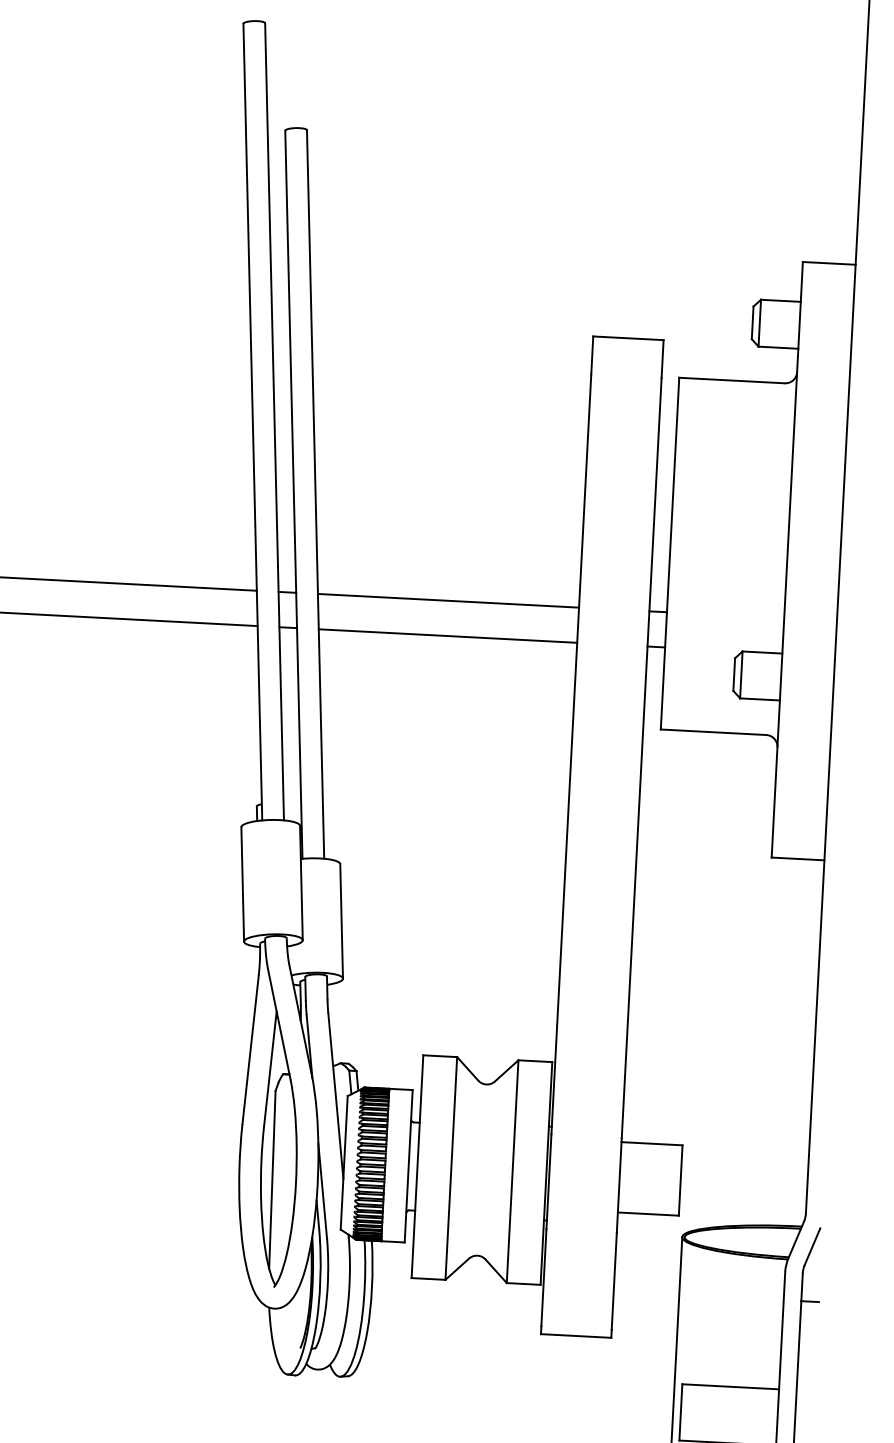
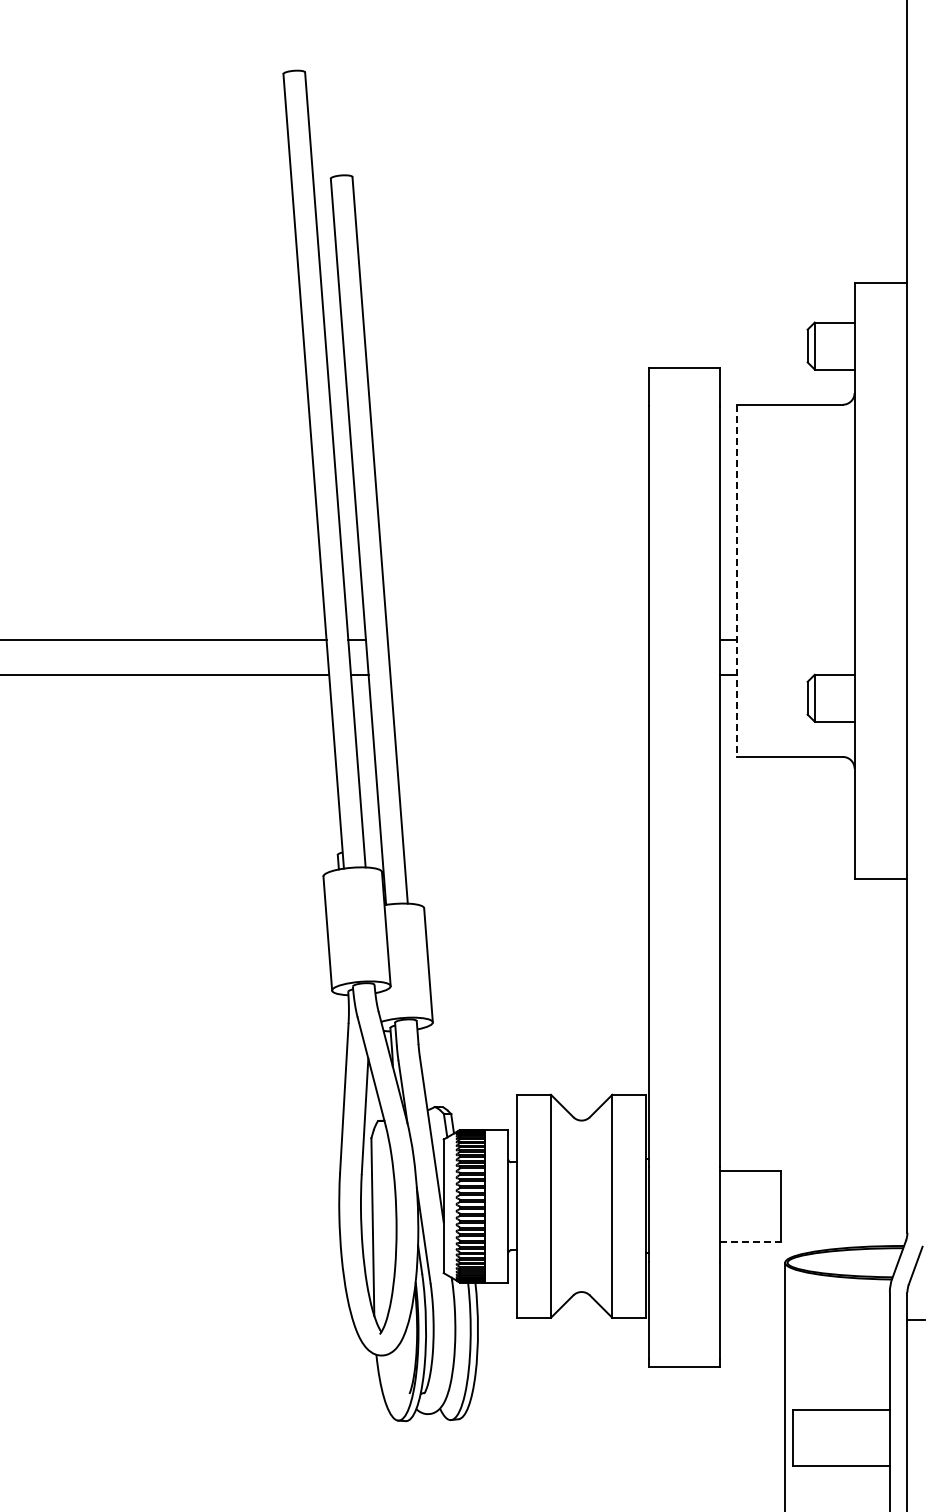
line: (670, 554) -> (737, 581), solid -> dashed
line: (448, 600) -> (518, 639), removed
line: (447, 635) -> (519, 674), removed
line: (648, 1214) -> (750, 1241), solid -> dashed

